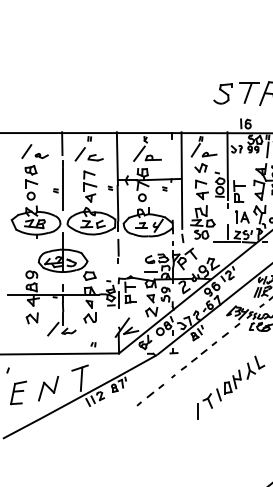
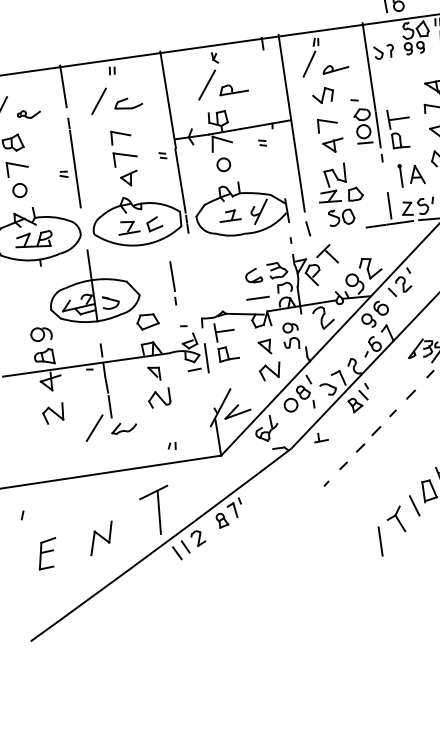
line: (118, 251) -> (173, 283), moved
part: (48, 388) -> (101, 537), size x0.7
part: (18, 392) -> (47, 552), size x0.7
part: (150, 395) -> (289, 524), removed

